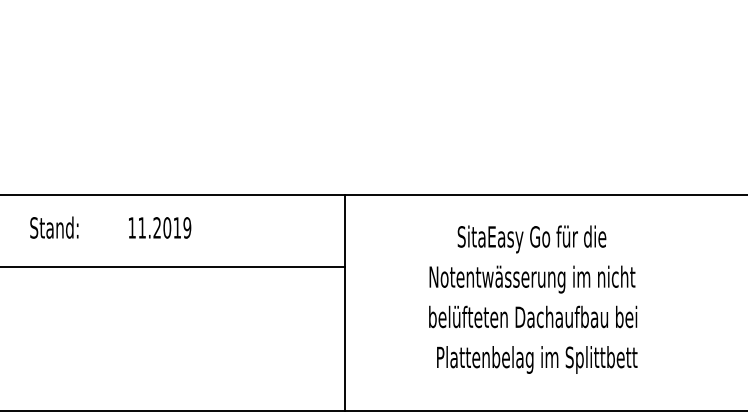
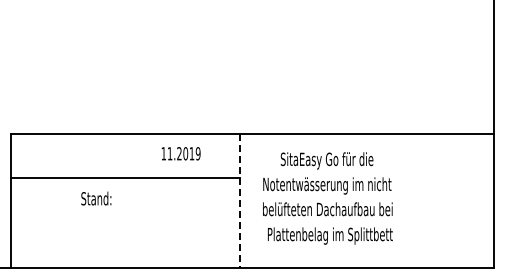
text: (54, 227) -> (96, 198), moved
text: (158, 227) -> (180, 153), moved
text: (532, 299) -> (327, 198), moved
line: (344, 304) -> (240, 201), solid -> dashed

